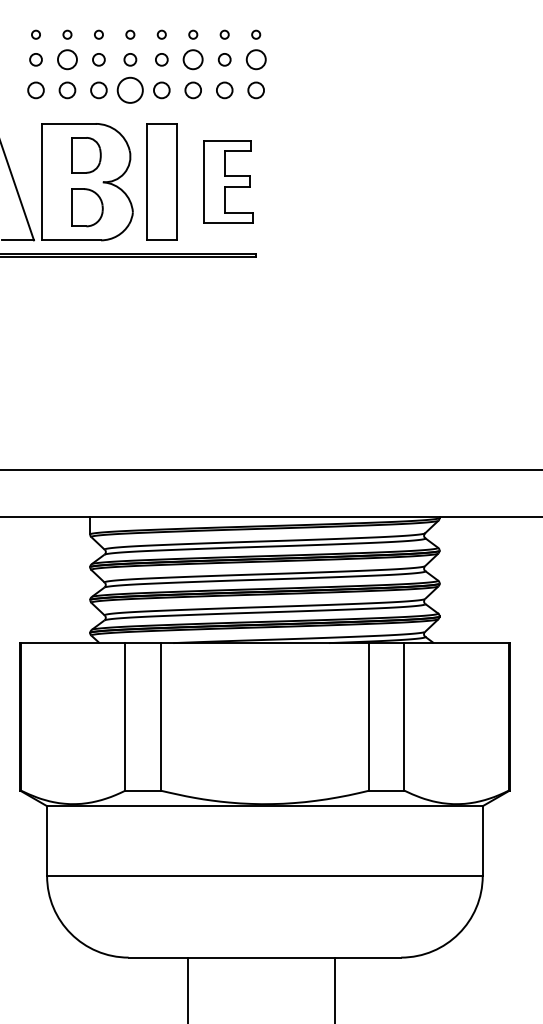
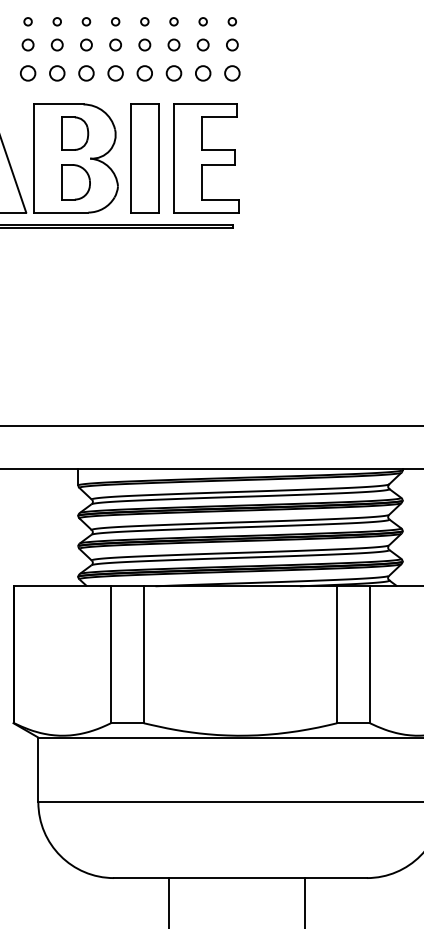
circle: (67, 59) -> (57, 44), size x0.62
circle: (193, 59) -> (174, 44), size x0.62
circle: (255, 59) -> (231, 44), size x0.62
circle: (130, 90) -> (115, 73), size x0.62
part: (228, 181) -> (206, 157), size x1.43

